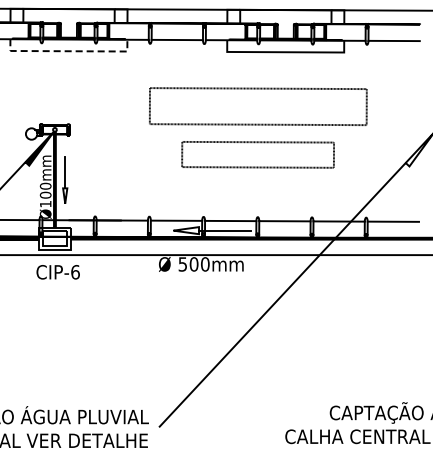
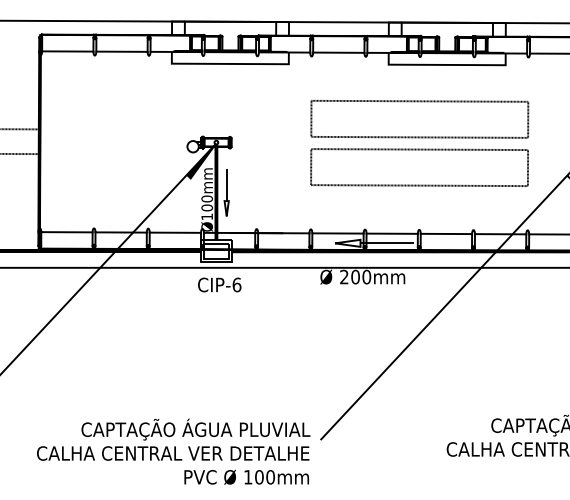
line: (69, 50) -> (230, 63), dashed -> solid
part: (258, 154) -> (419, 167), size x1.43
text: (183, 263) -> (344, 276), 500mm -> 200mm

